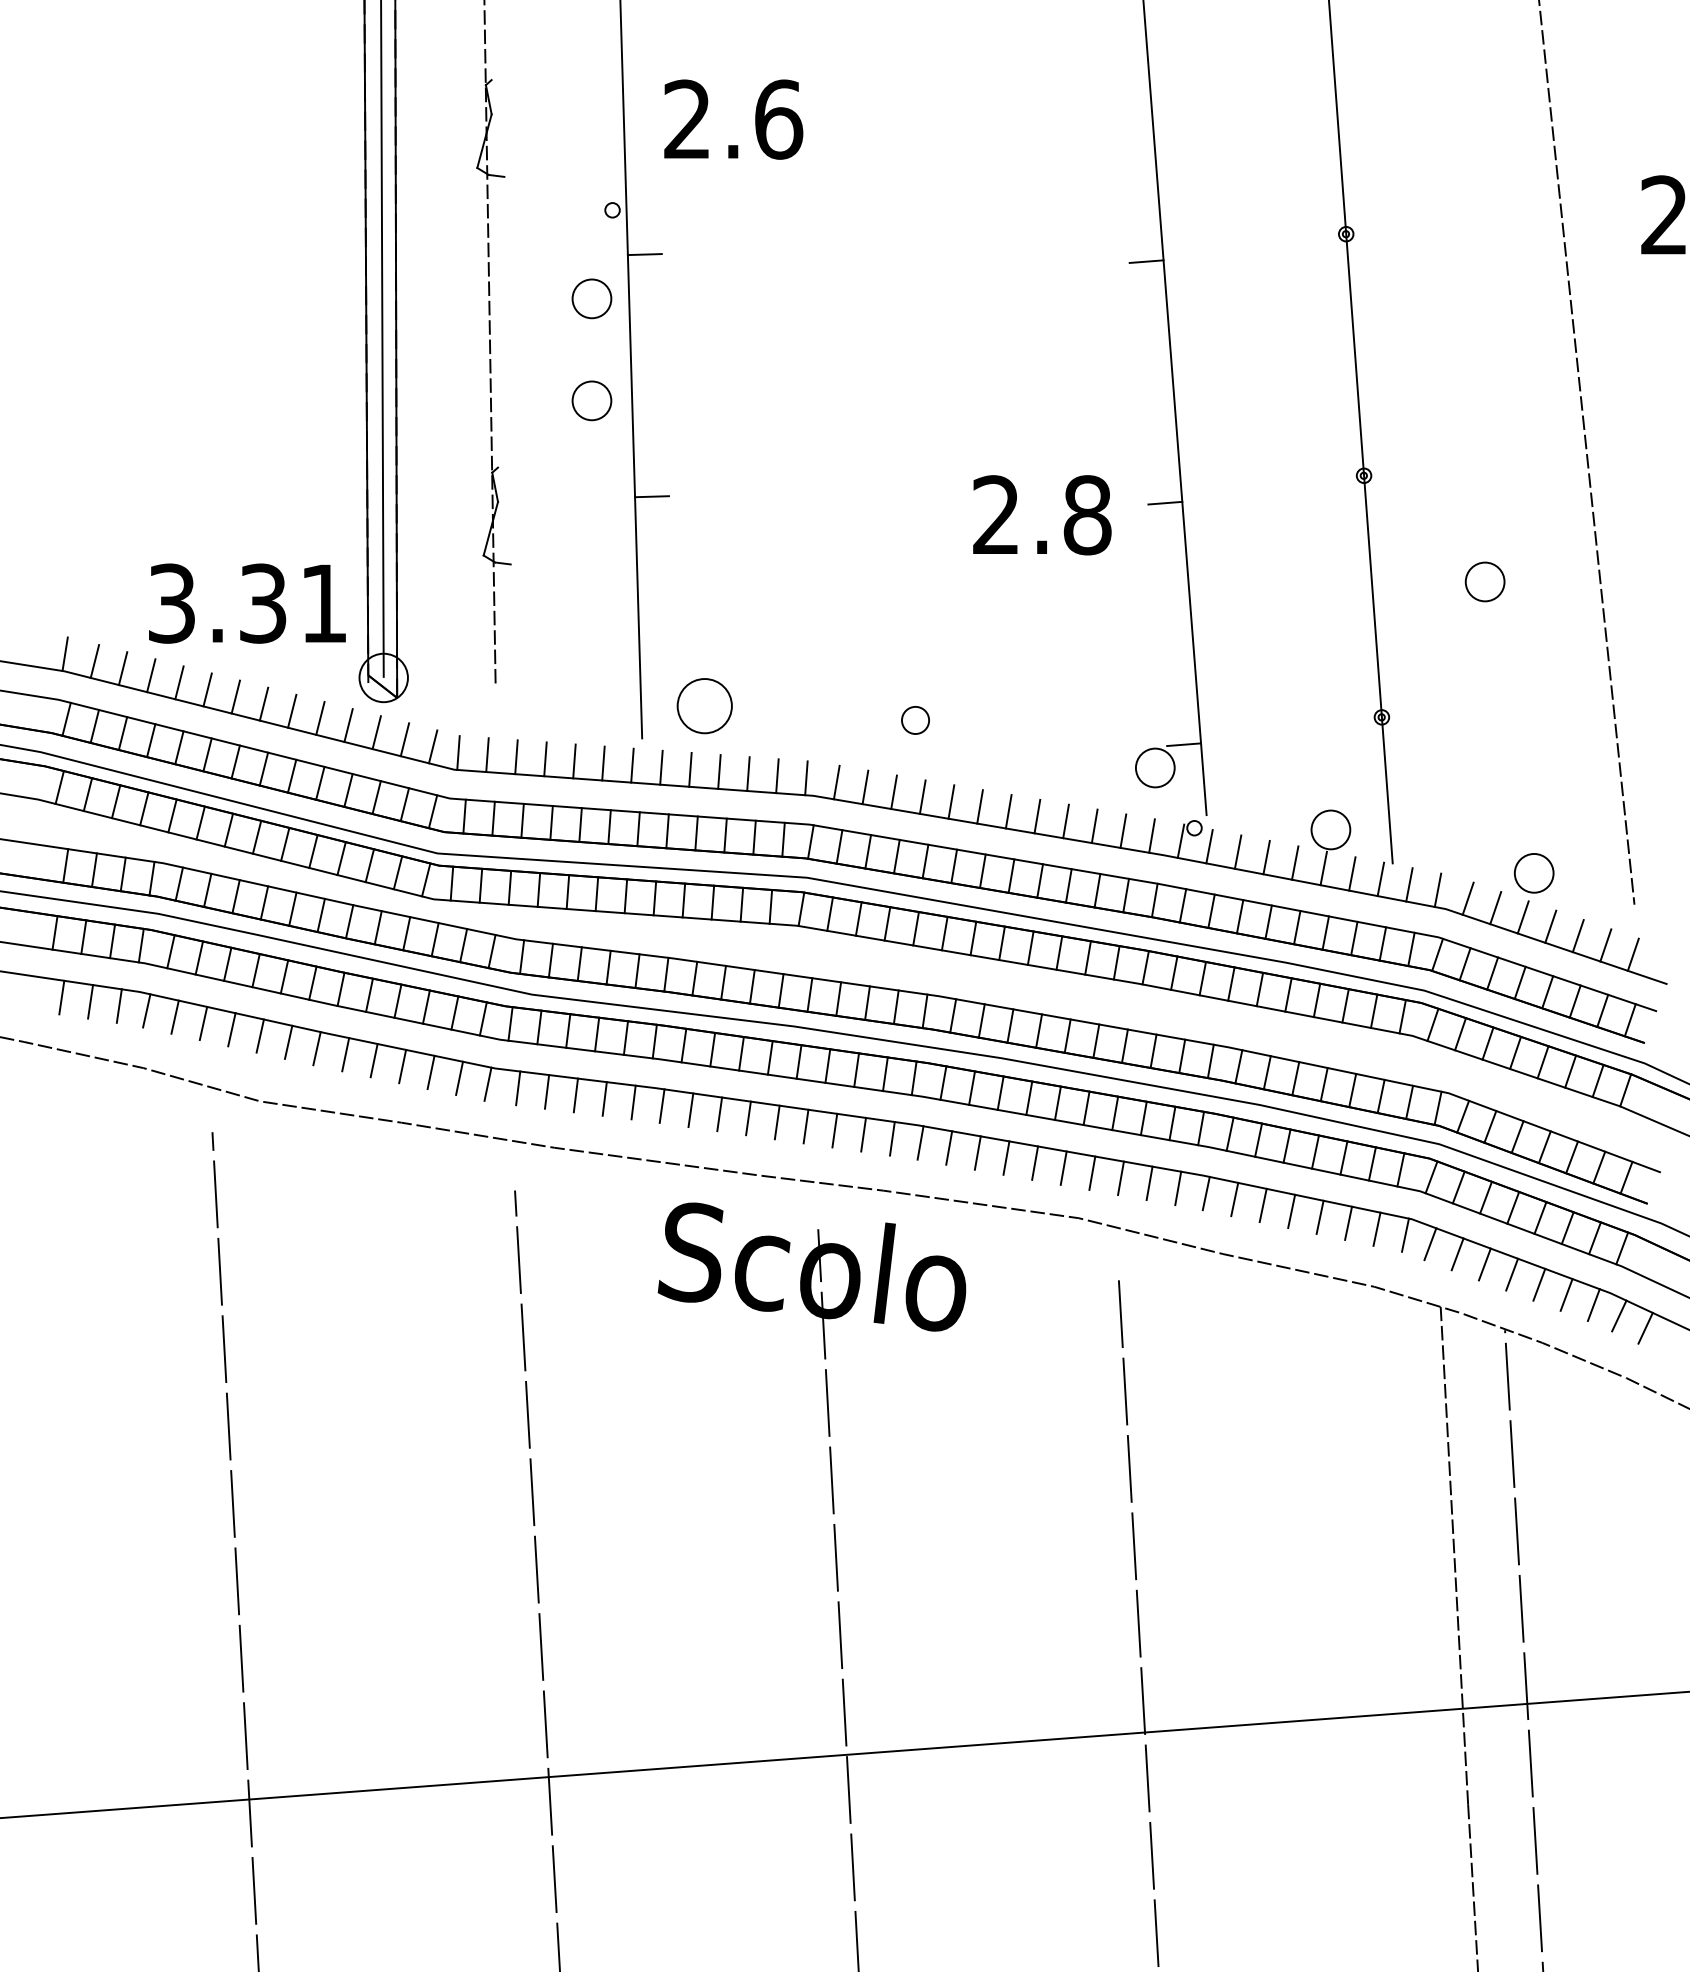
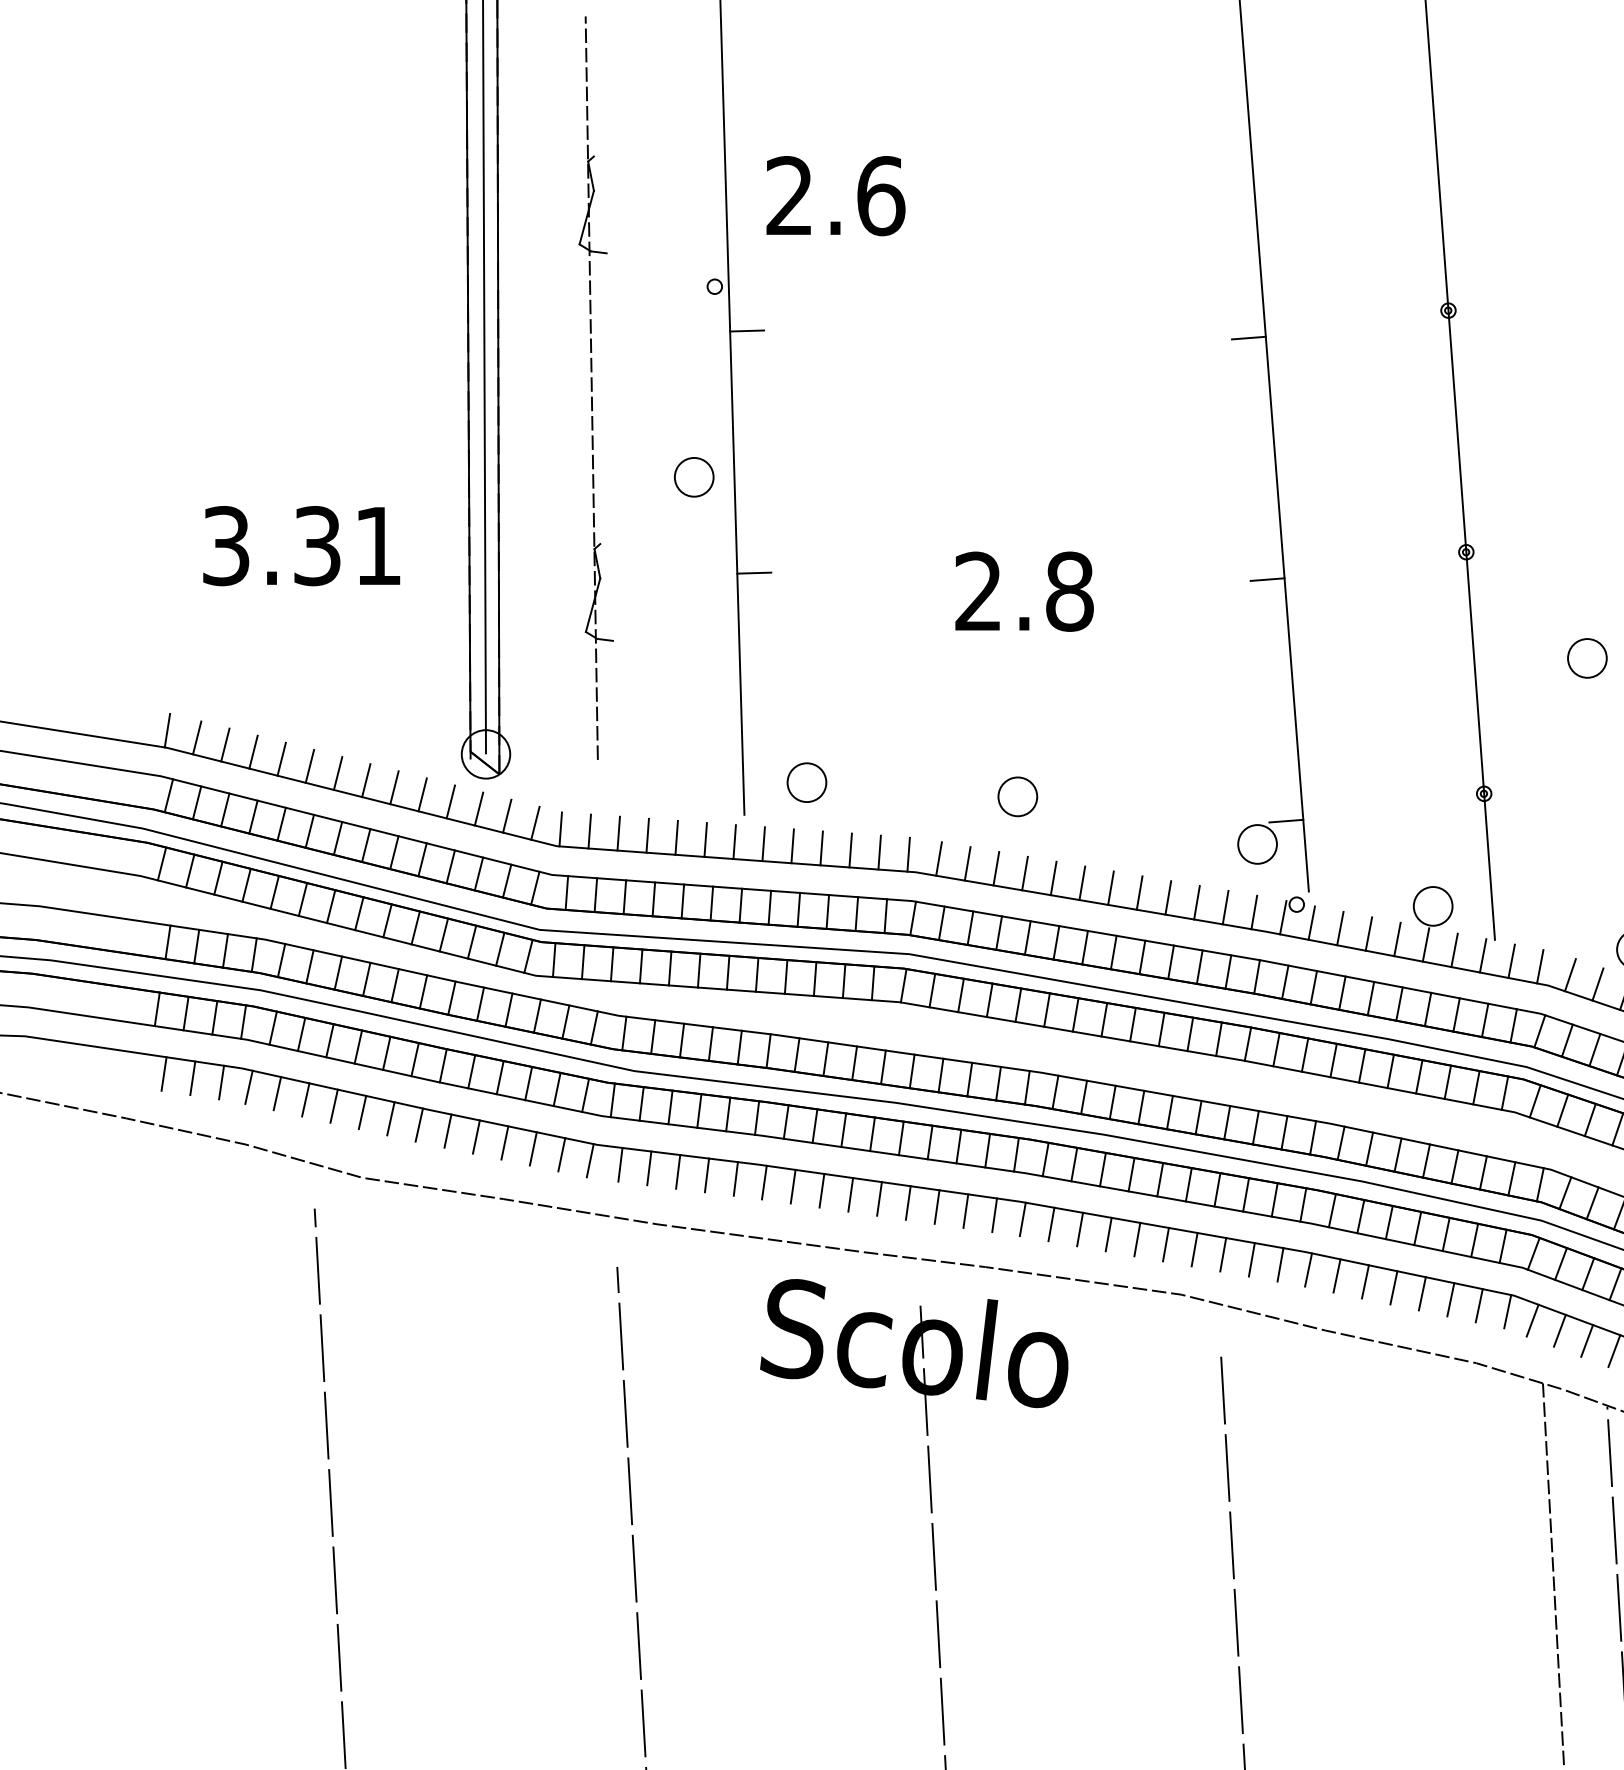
part: (591, 298) -> (693, 374), removed
text: (1042, 515) -> (1024, 591), moved
text: (247, 603) -> (301, 545), moved
part: (704, 706) -> (806, 782), size x0.71
part: (915, 720) -> (1017, 796), size x1.43

